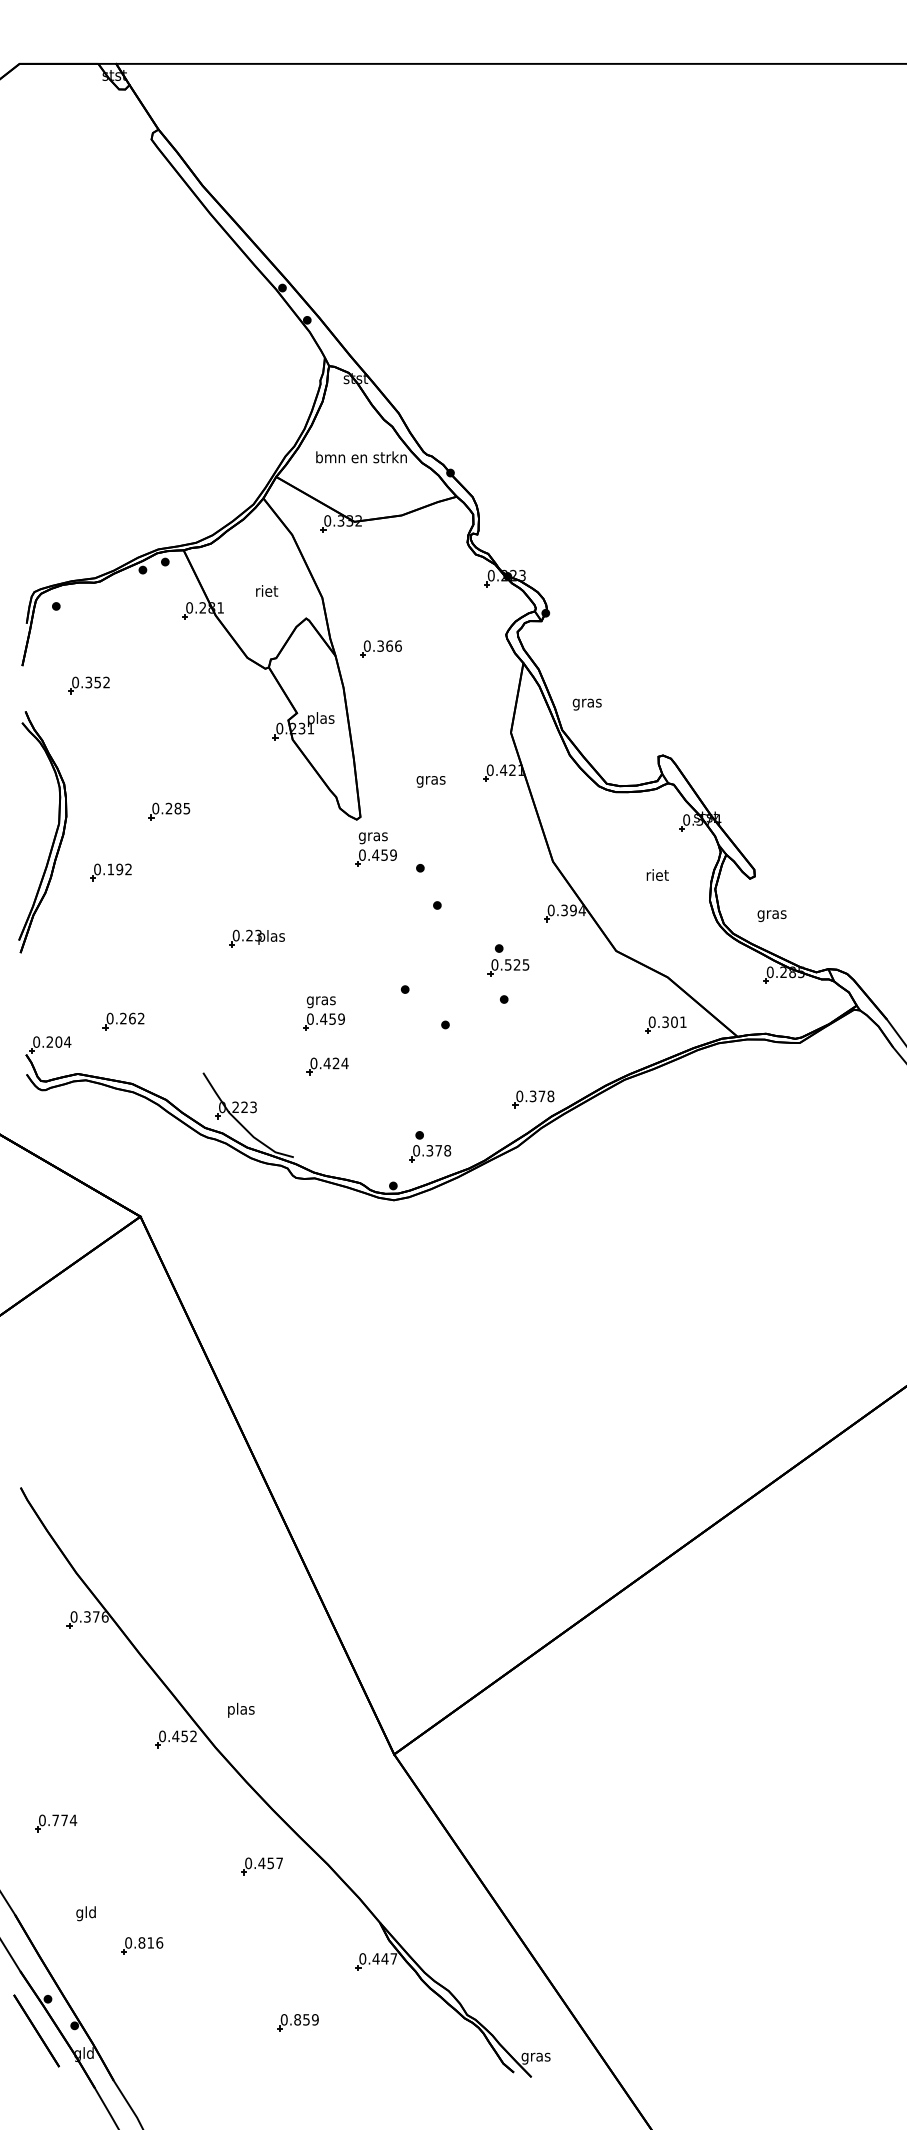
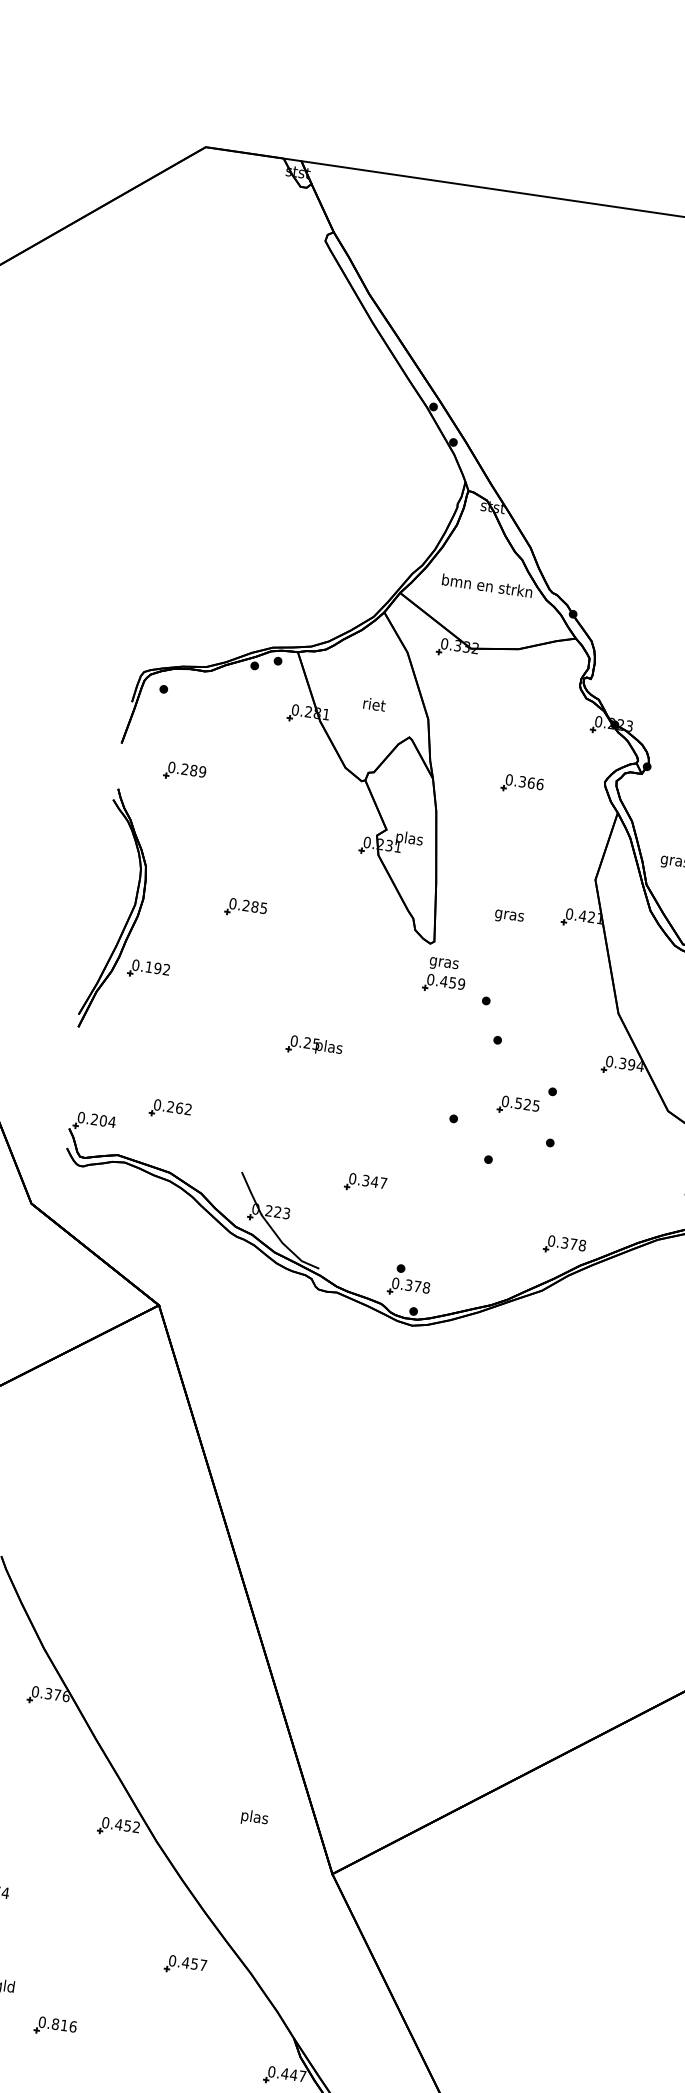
part: (380, 648) -> (522, 784), moved
text: (97, 682) -> (193, 770), 0.352 -> 0.289
part: (110, 872) -> (148, 970), moved
text: (258, 934) -> (316, 1043), 0.23 -> 0.25
part: (508, 967) -> (518, 1105), moved
part: (323, 1013) -> (369, 1130), removed
text: (335, 1063) -> (374, 1181), 0.424 -> 0.347
part: (430, 1146) -> (410, 1281), moved
text: (241, 1709) -> (255, 1817), moved

